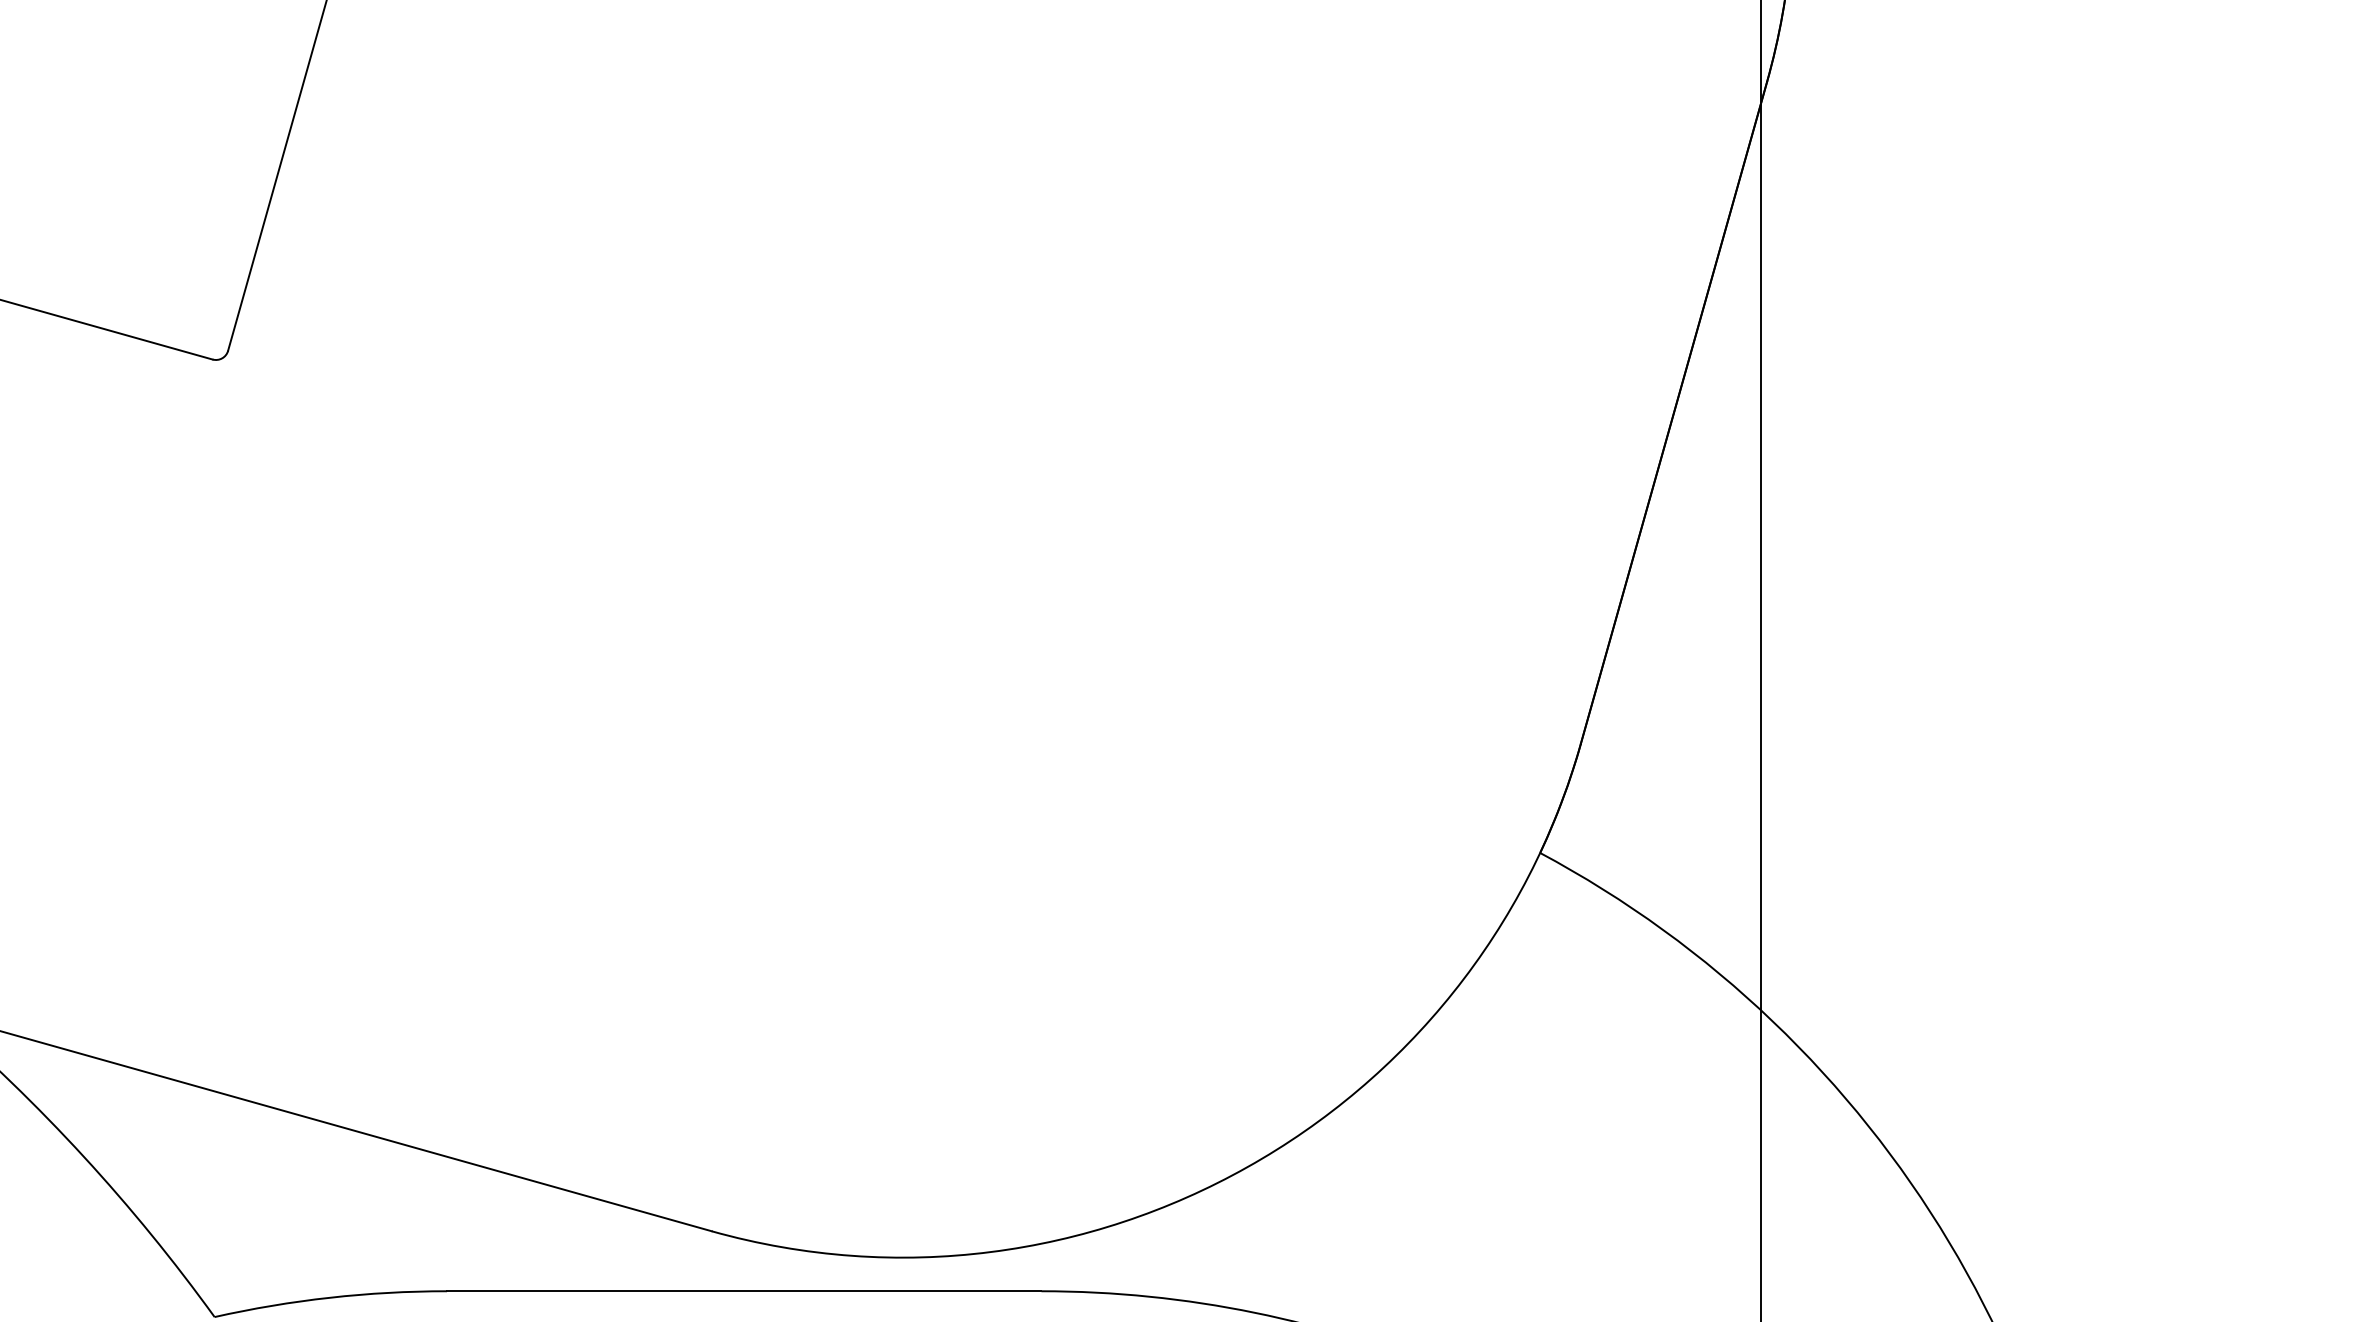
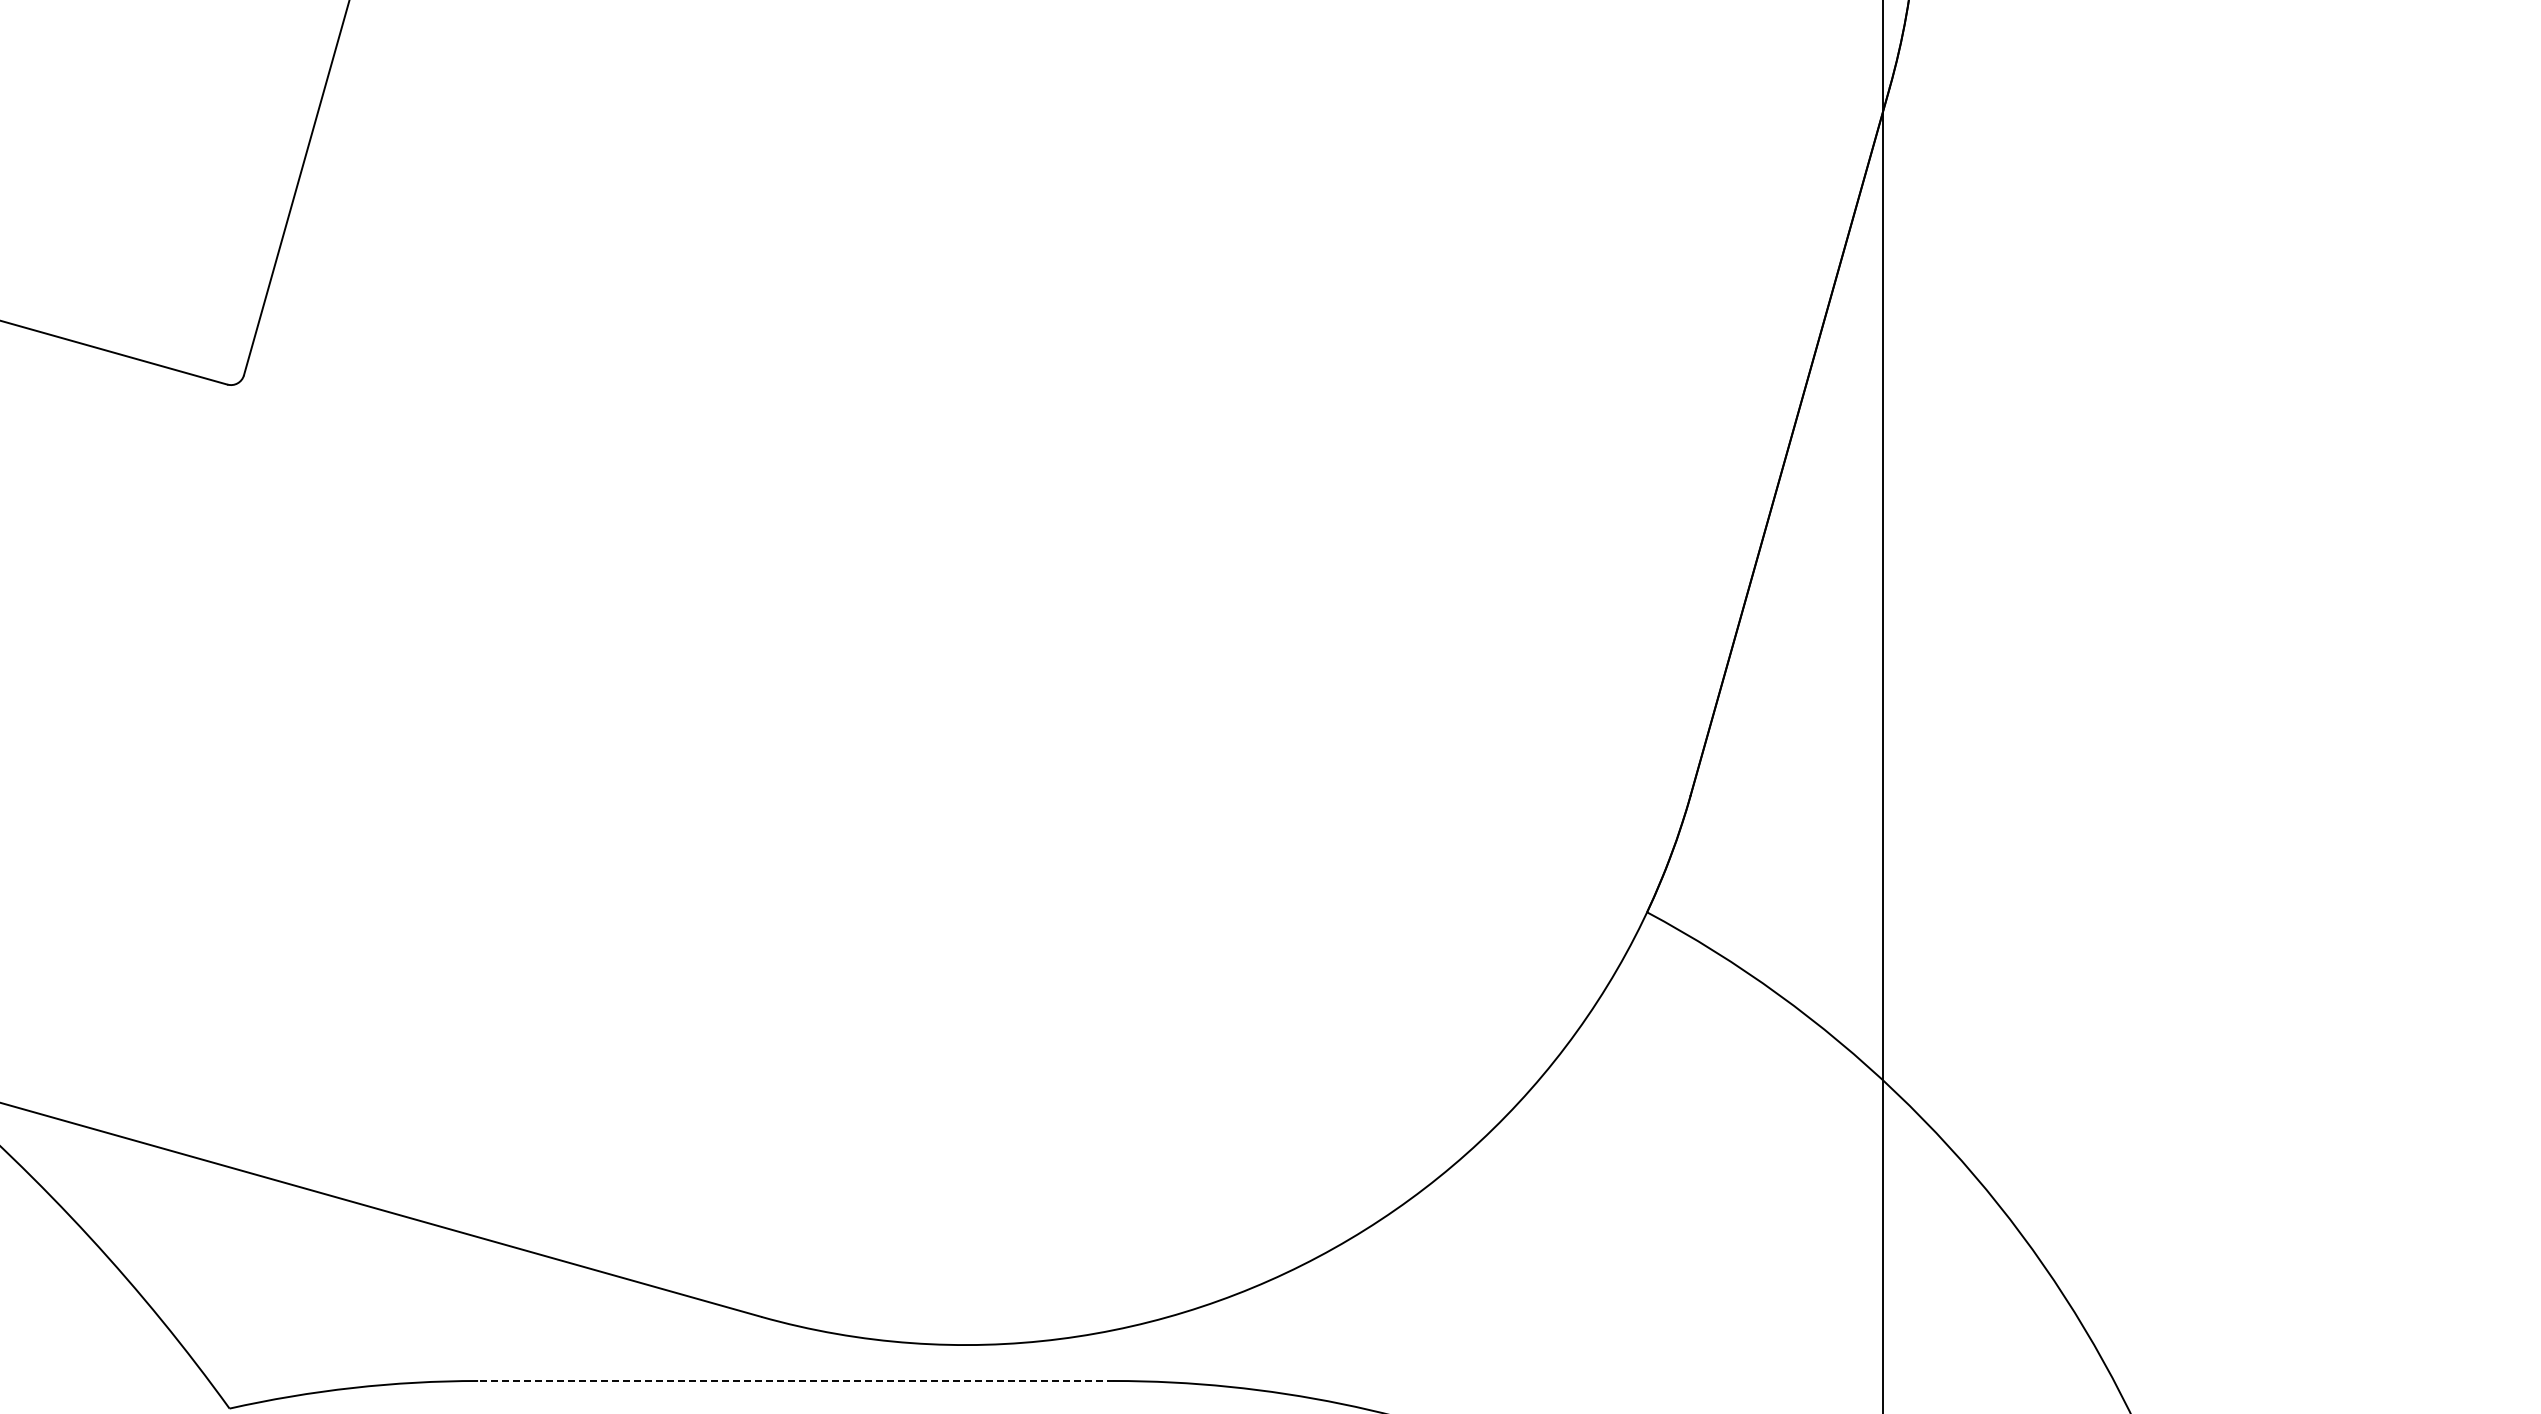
line: (743, 1290) -> (795, 1380), solid -> dashed

